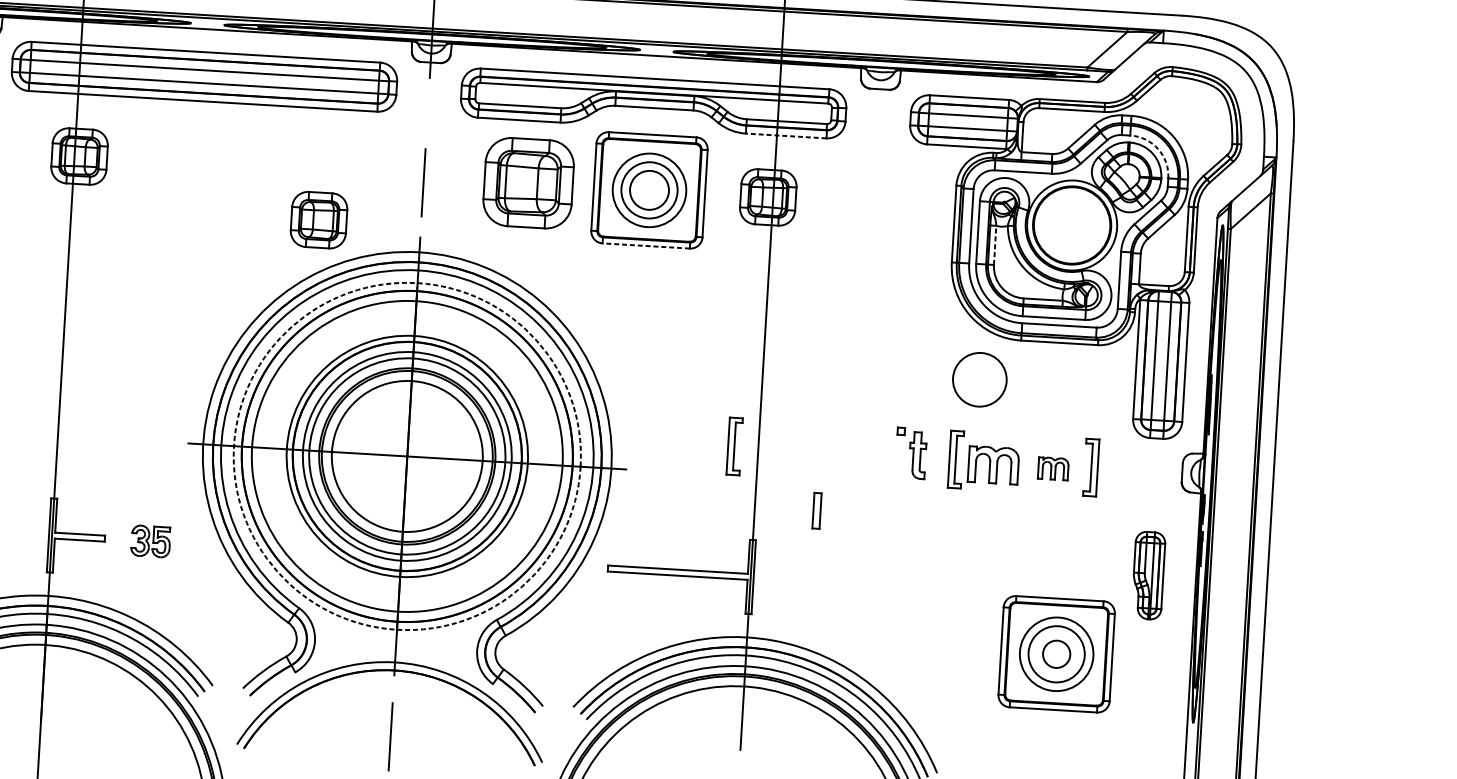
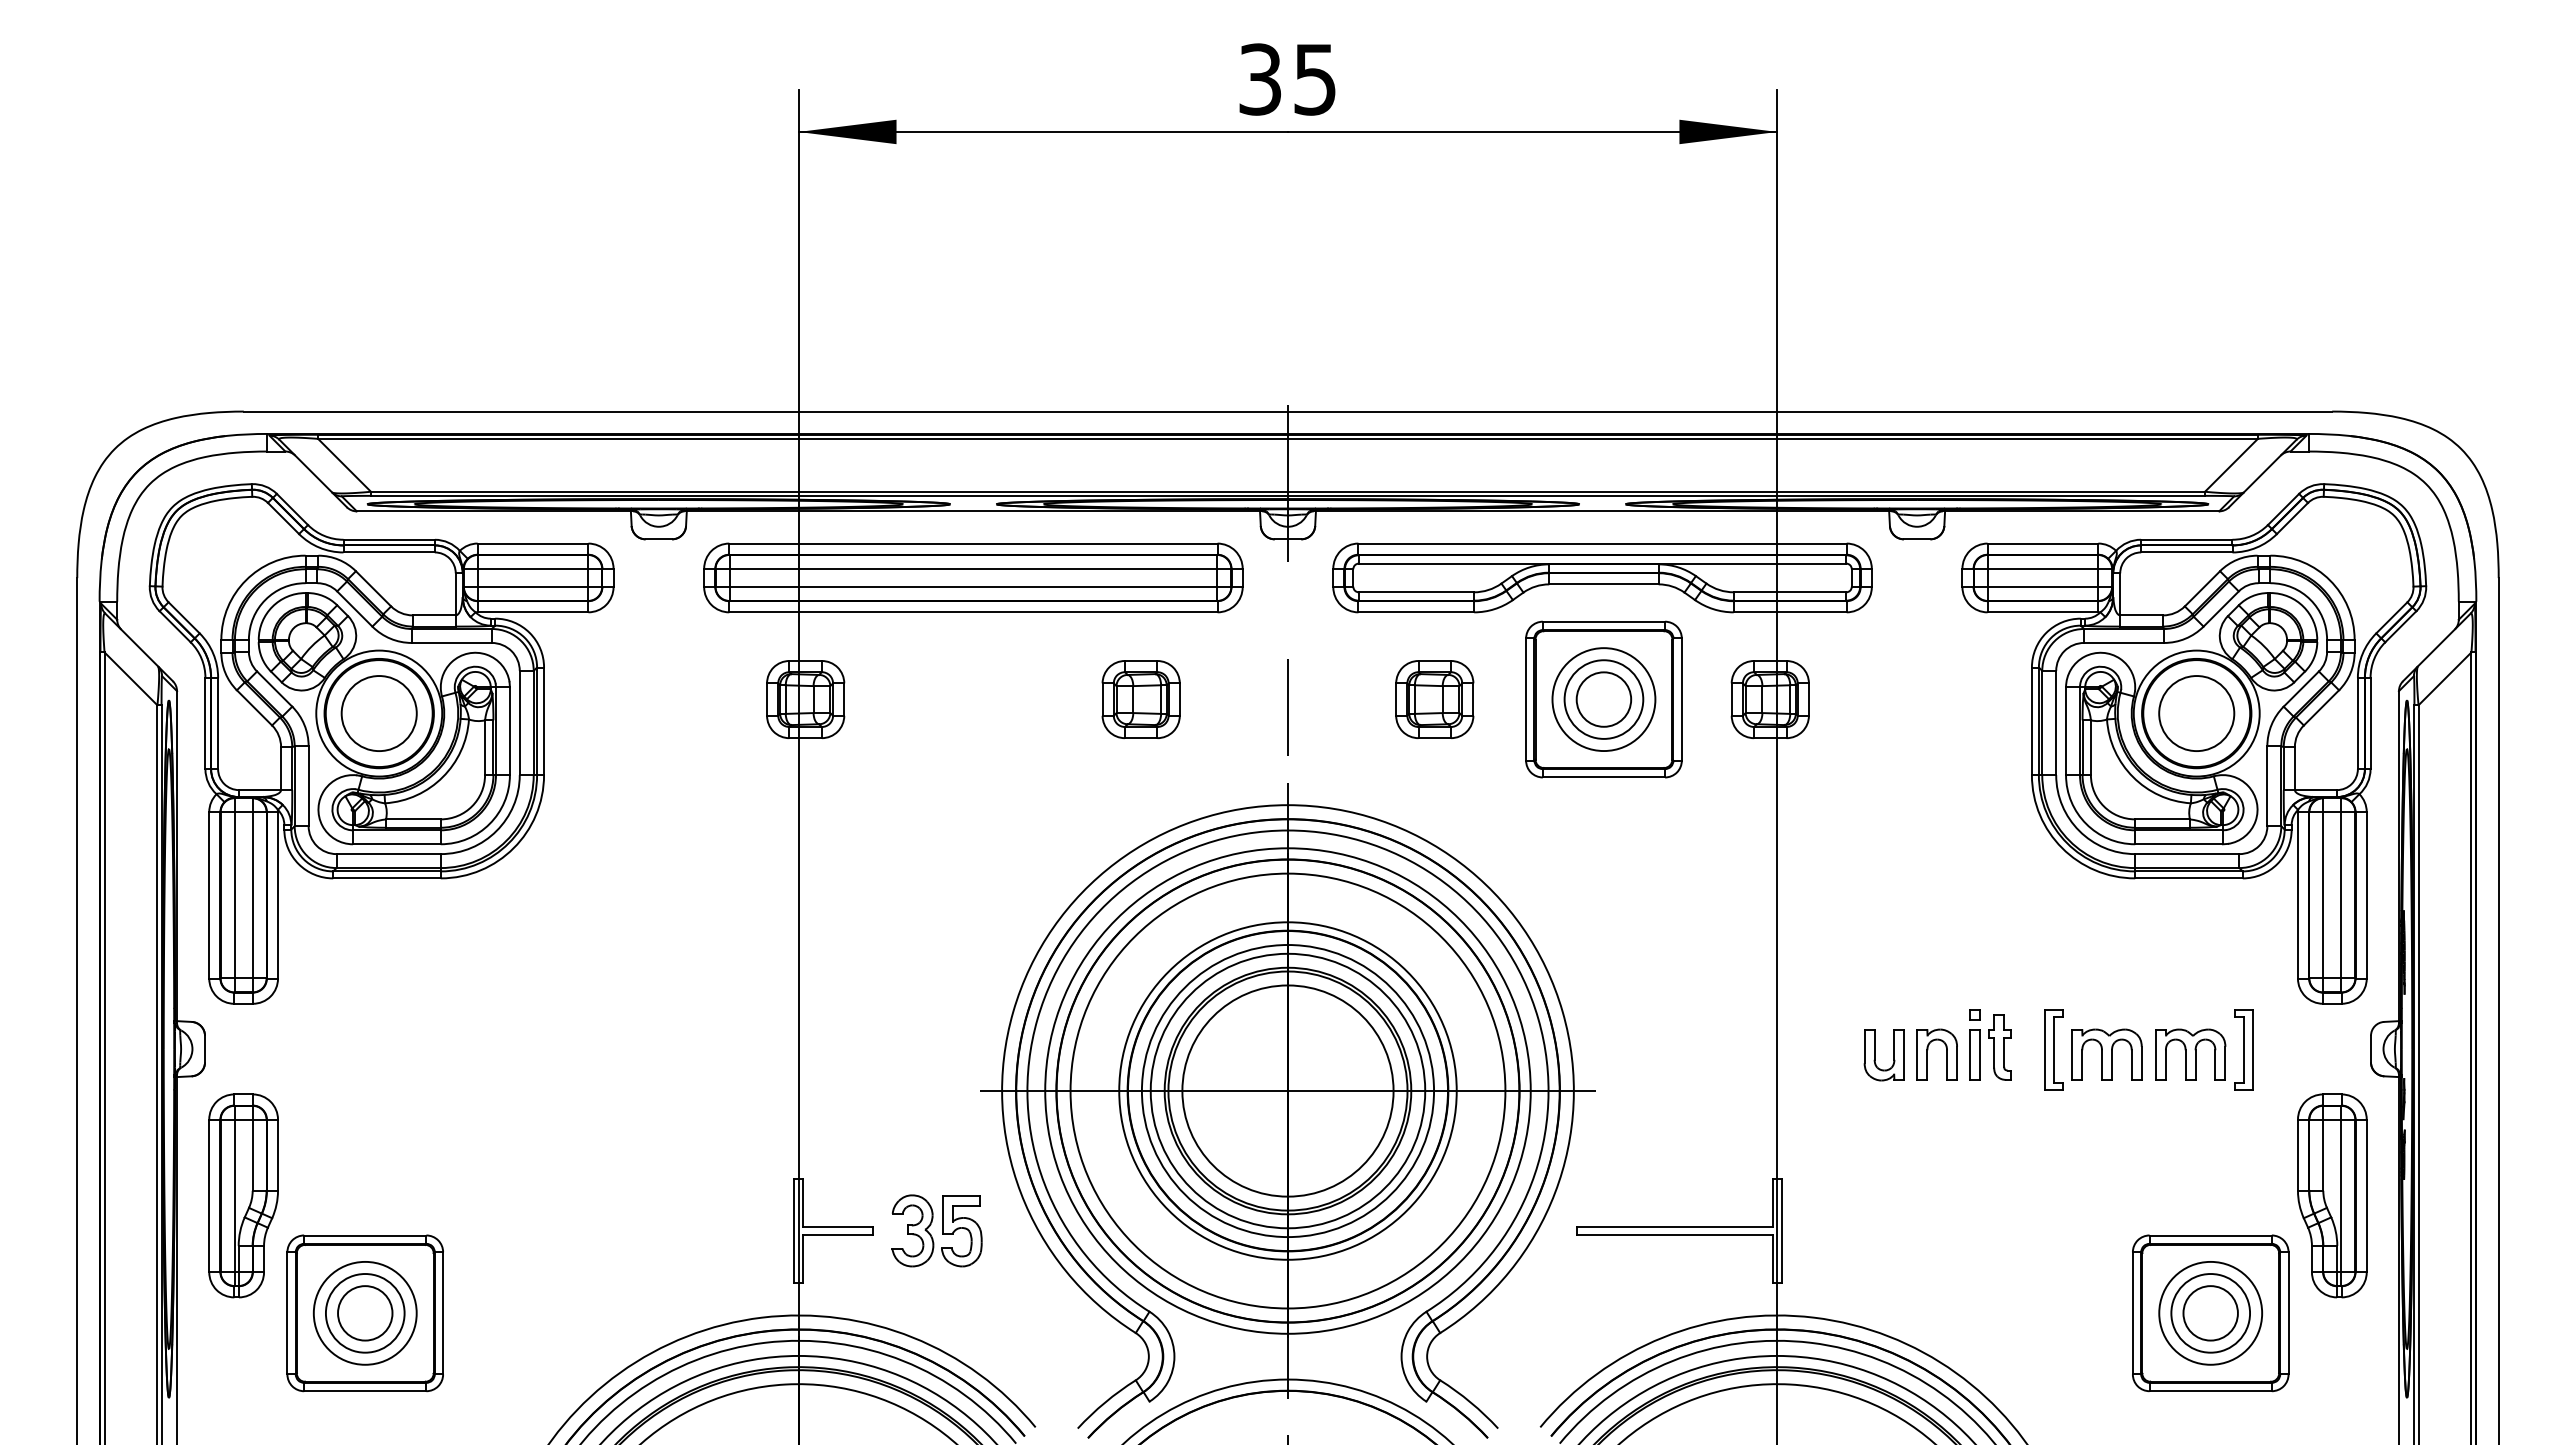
line: (785, 136) -> (1789, 612), dashed -> solid
arc: (1158, 148) -> (2310, 599), dashed -> solid
part: (528, 183) -> (1434, 699), size x0.62
part: (318, 220) -> (1140, 699), moved
line: (645, 245) -> (1603, 777), dashed -> solid
line: (994, 245) -> (2090, 747), dashed -> solid
circle: (979, 379) -> (2196, 713), moved
part: (734, 446) -> (1743, 1049), removed
circle: (407, 456) -> (1287, 1090), dashed -> solid
part: (828, 456) -> (1875, 1055), added
part: (865, 457) -> (1927, 1054), added
part: (1053, 468) -> (2190, 1054), size x1.67
part: (816, 510) -> (1974, 1054), moved
part: (150, 541) -> (936, 1230), size x1.67
part: (1148, 575) -> (2332, 1195), size x1.67
circle: (1056, 654) -> (2210, 1313), size x1.43

